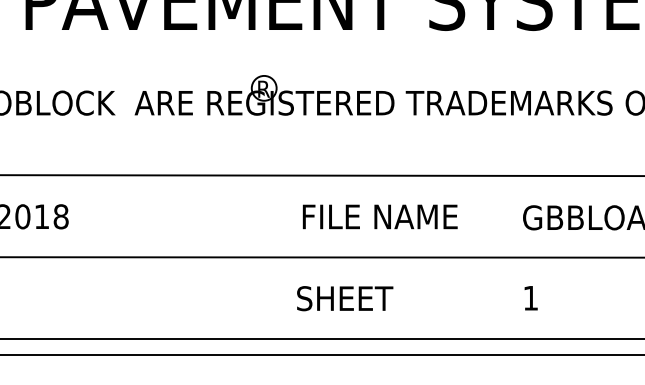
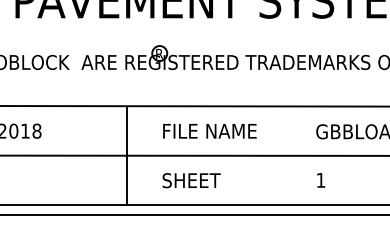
text: (379, 217) -> (209, 131), moved
line: (209, 257) -> (126, 155), added
text: (344, 298) -> (191, 180), moved

